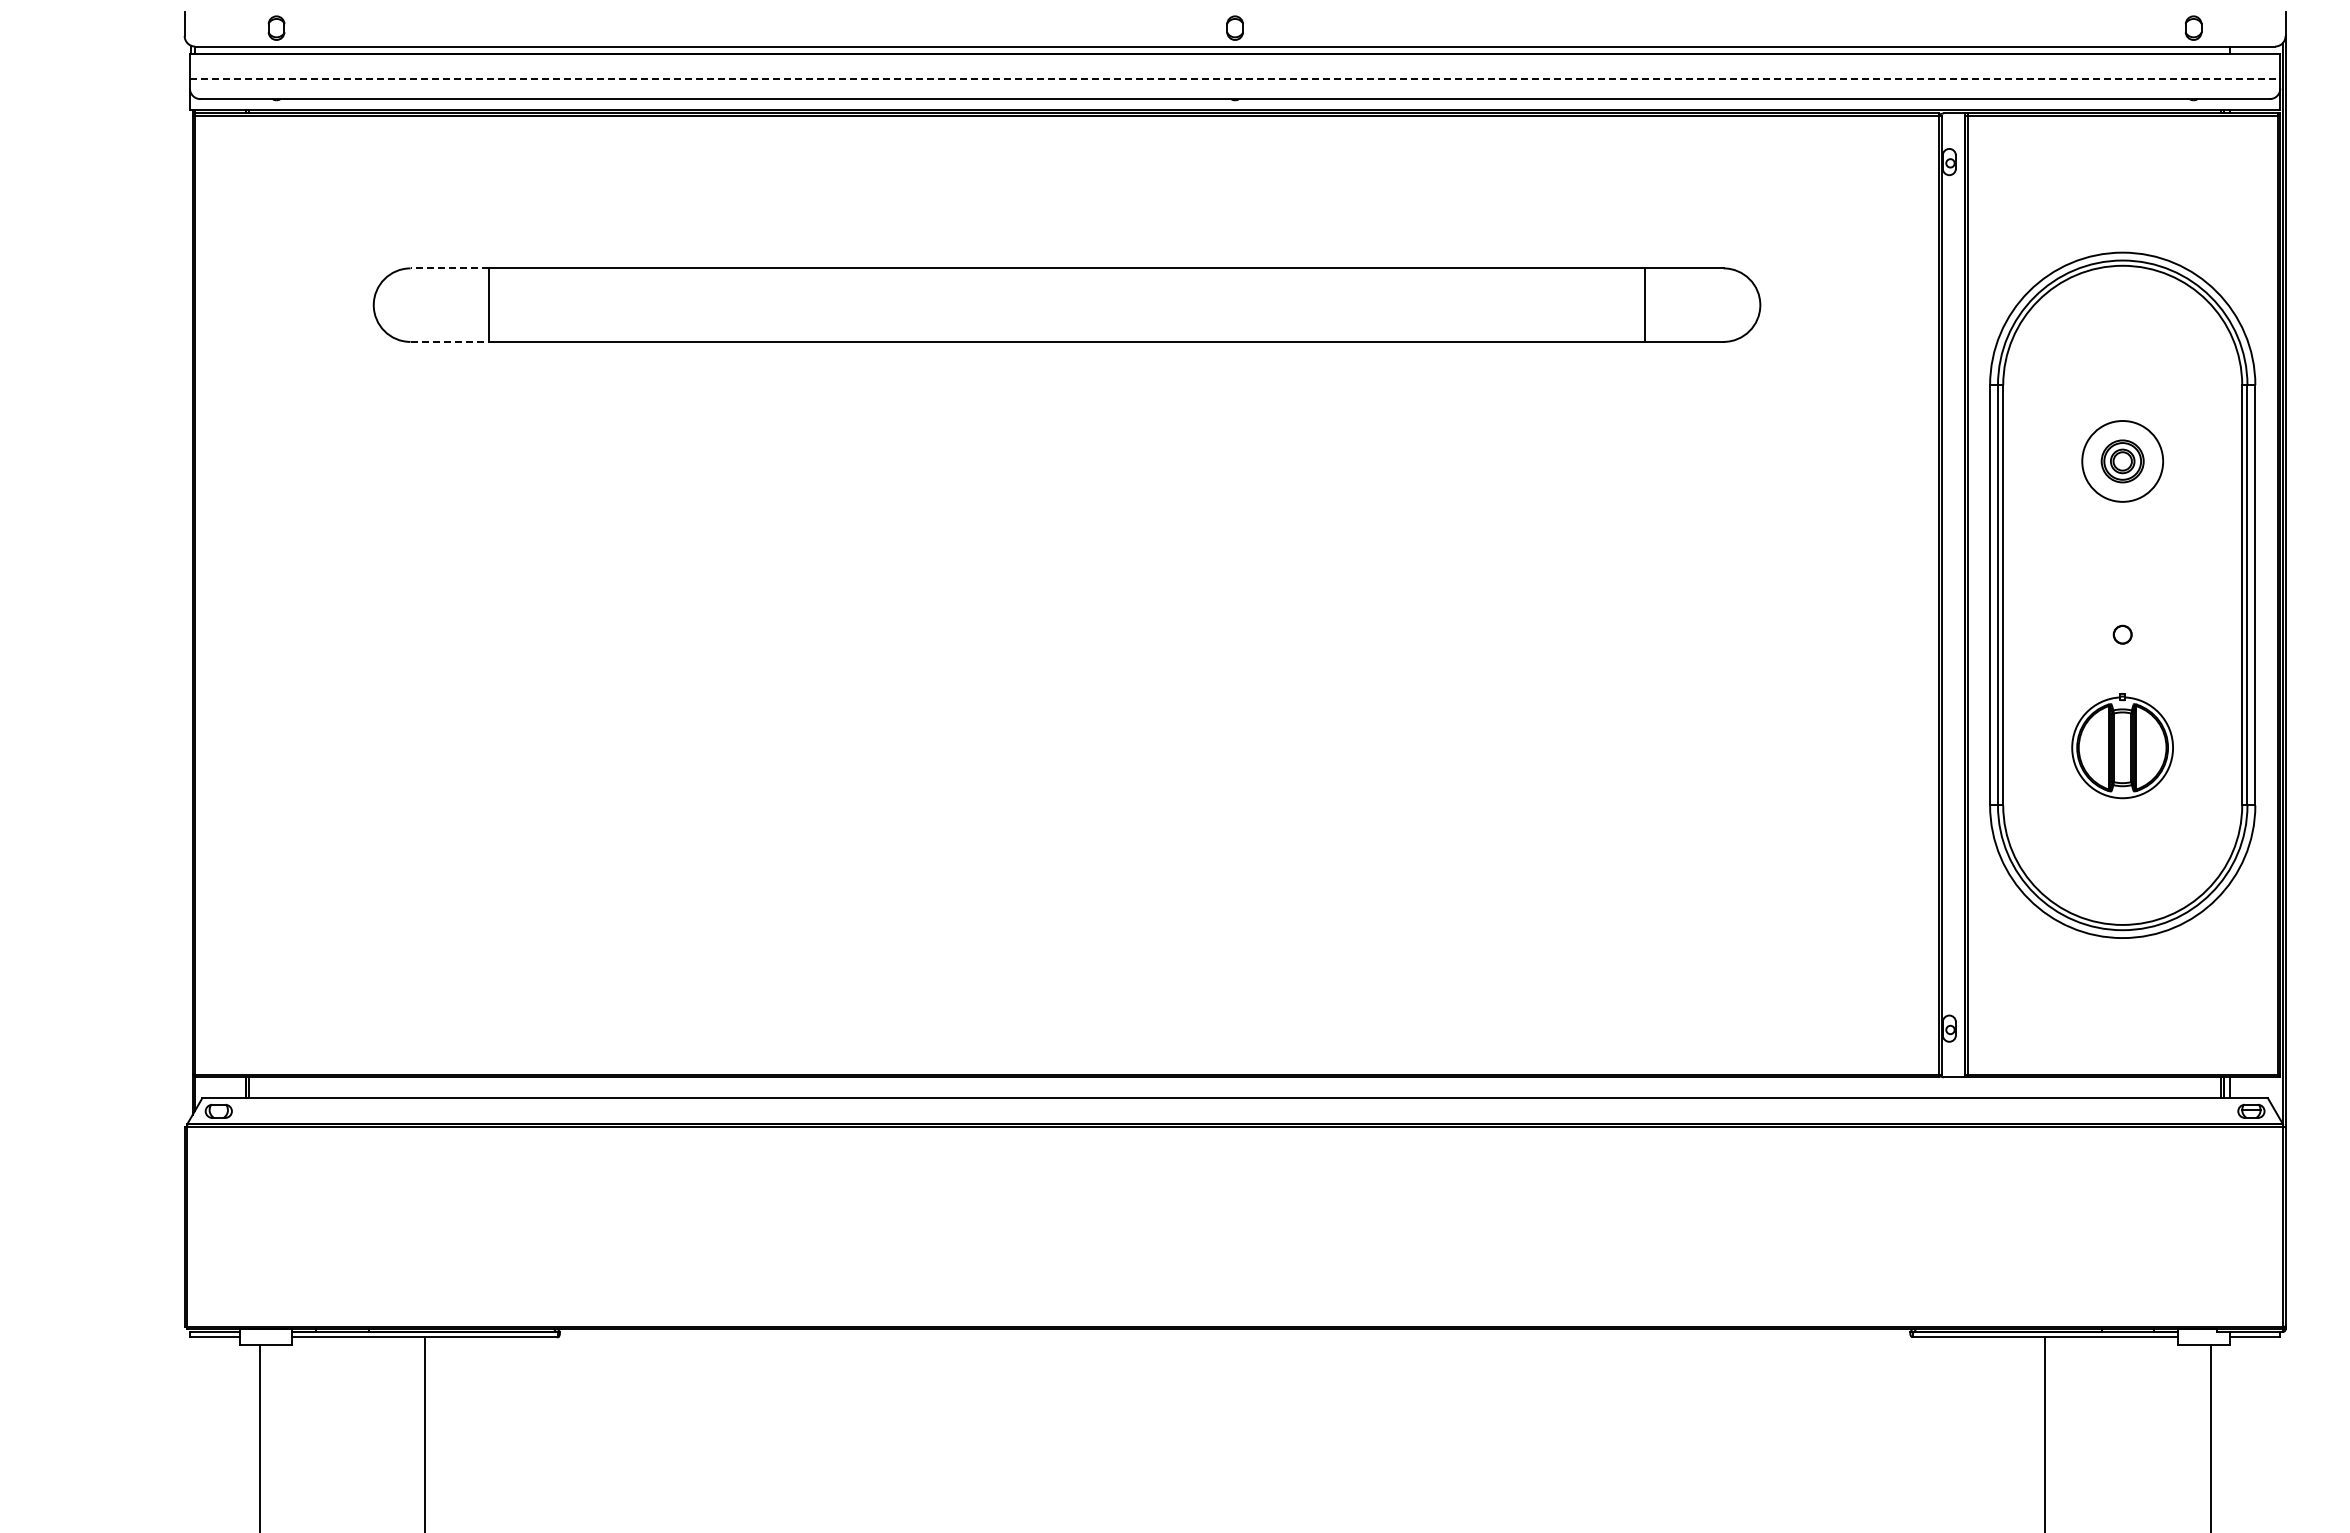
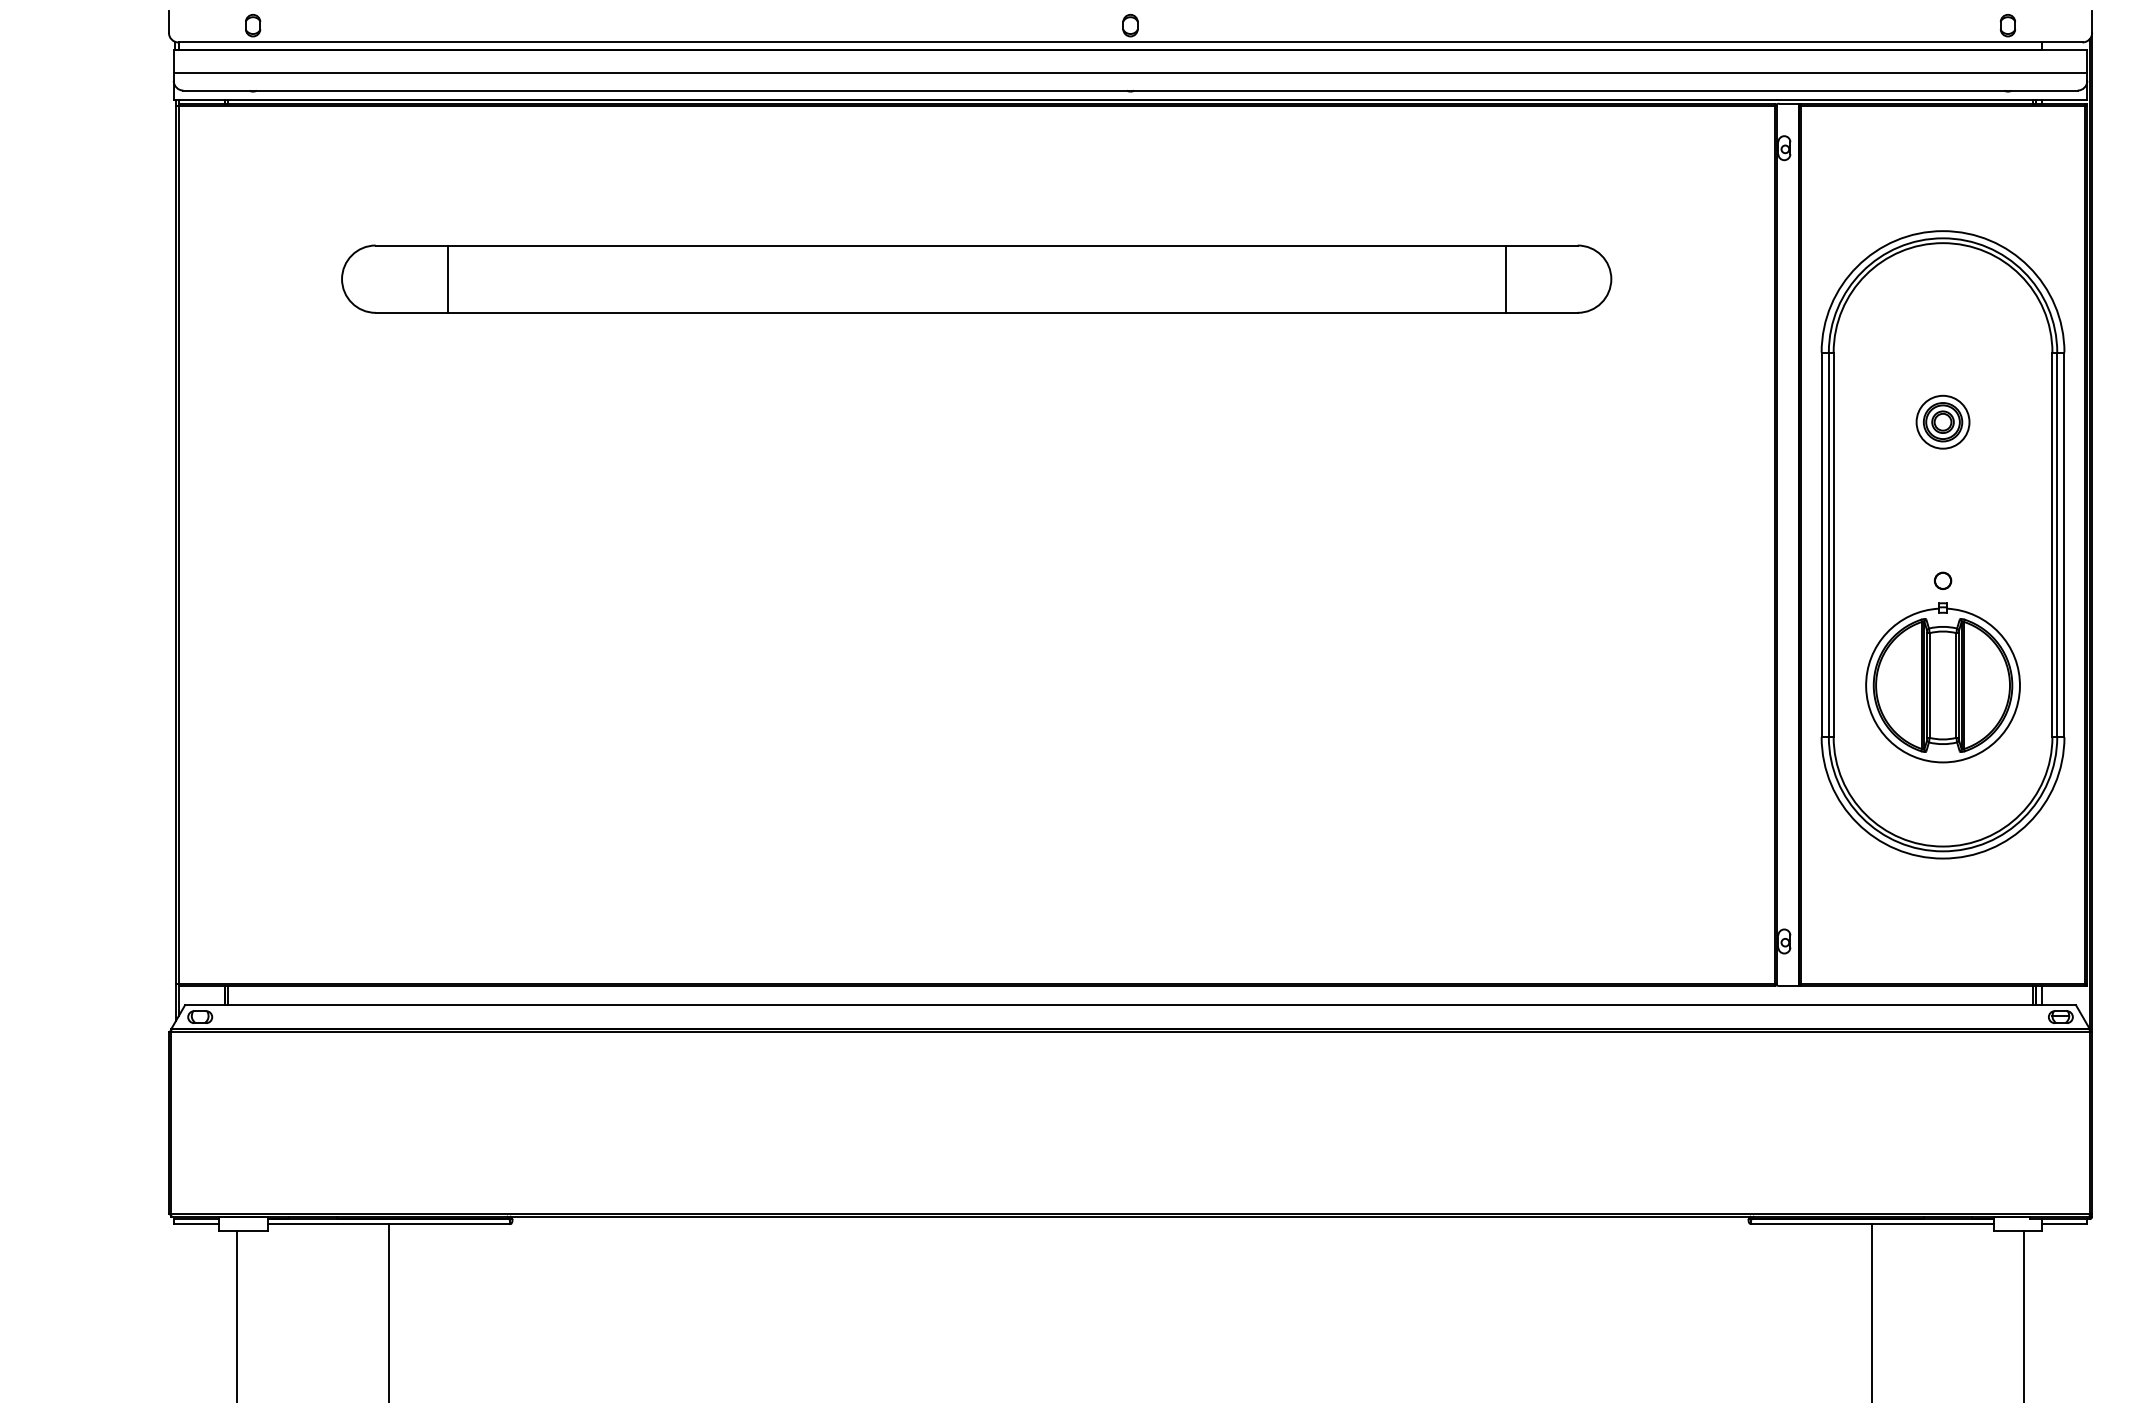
line: (1235, 79) -> (1130, 72), dashed -> solid
line: (449, 268) -> (411, 245), dashed -> solid
line: (450, 341) -> (412, 312), dashed -> solid
circle: (2122, 461) -> (1942, 422), size x0.71
part: (2122, 745) -> (1942, 682), size x1.67

